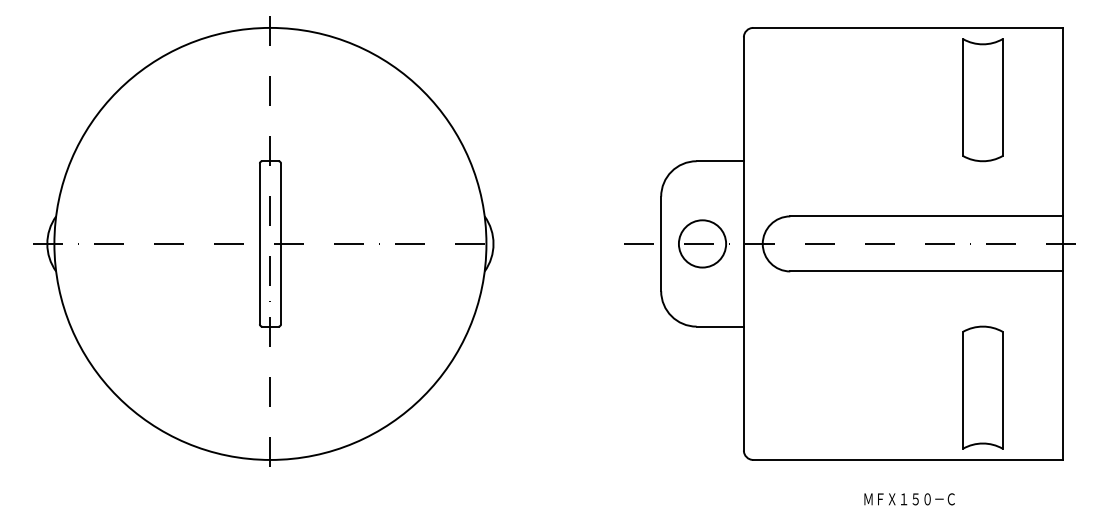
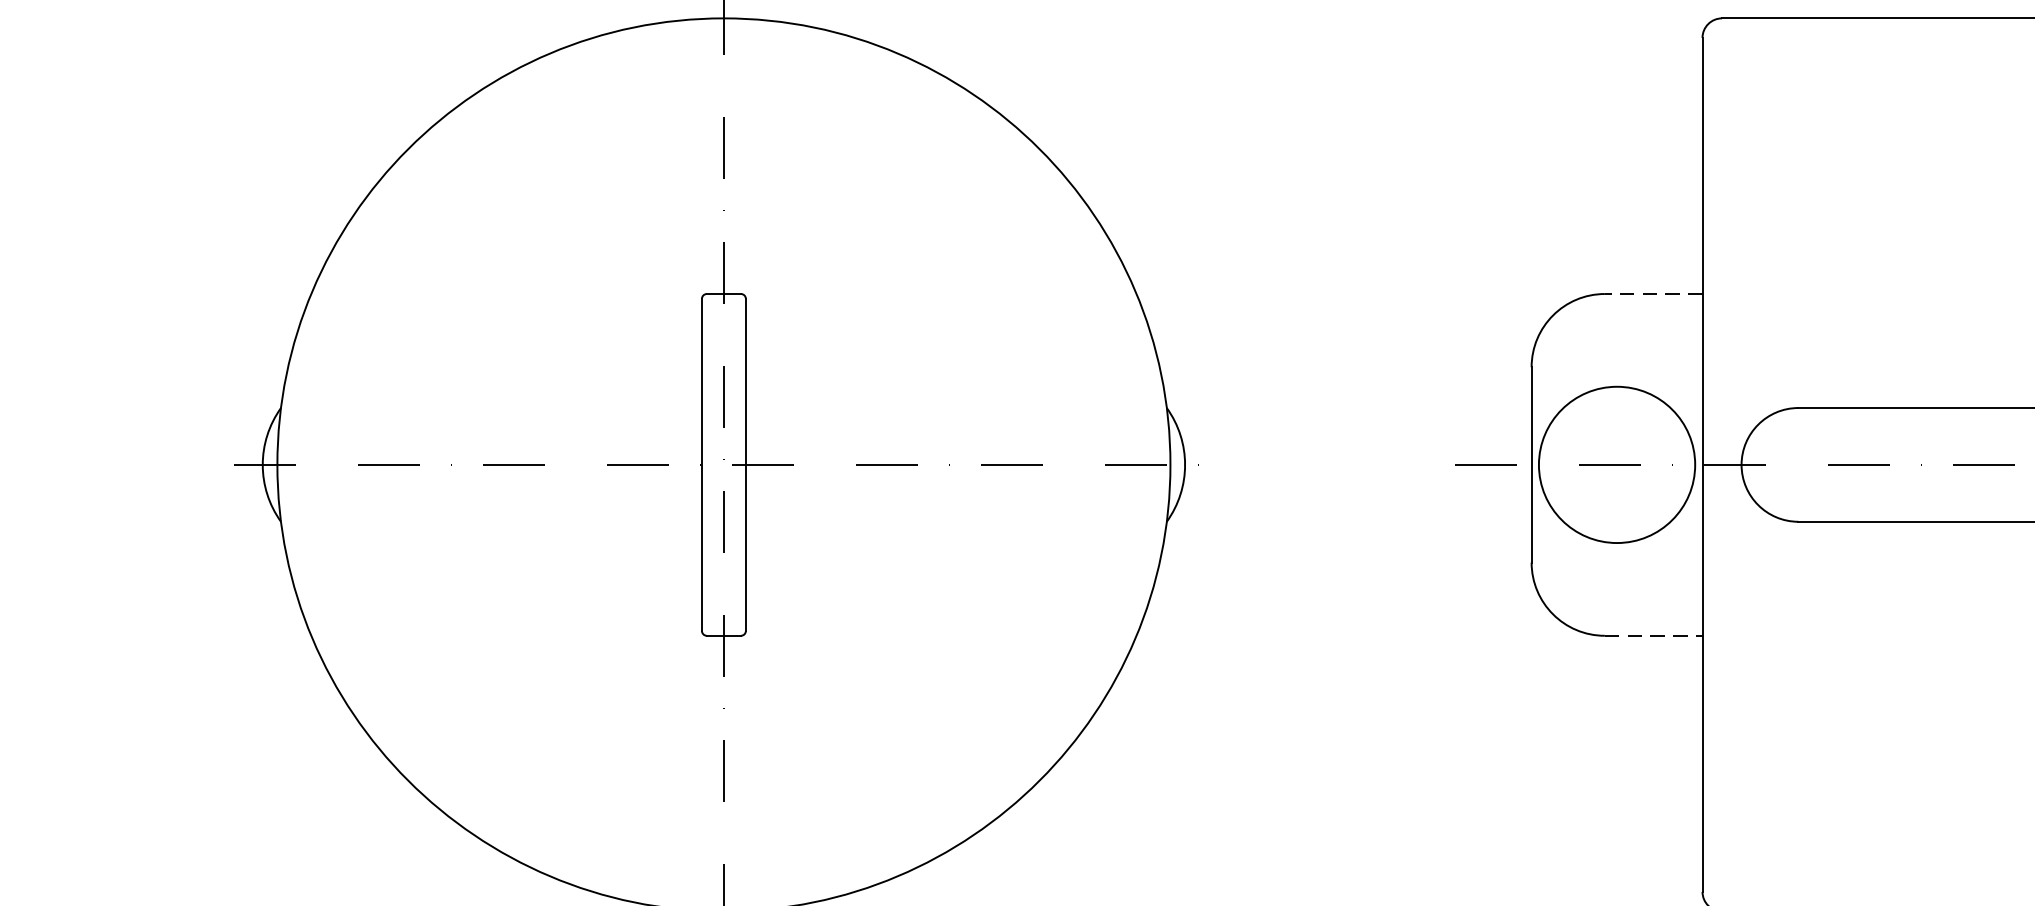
line: (720, 161) -> (1654, 294), solid -> dashed
circle: (702, 243) -> (1617, 463), size x1.6
line: (720, 326) -> (1654, 635), solid -> dashed

